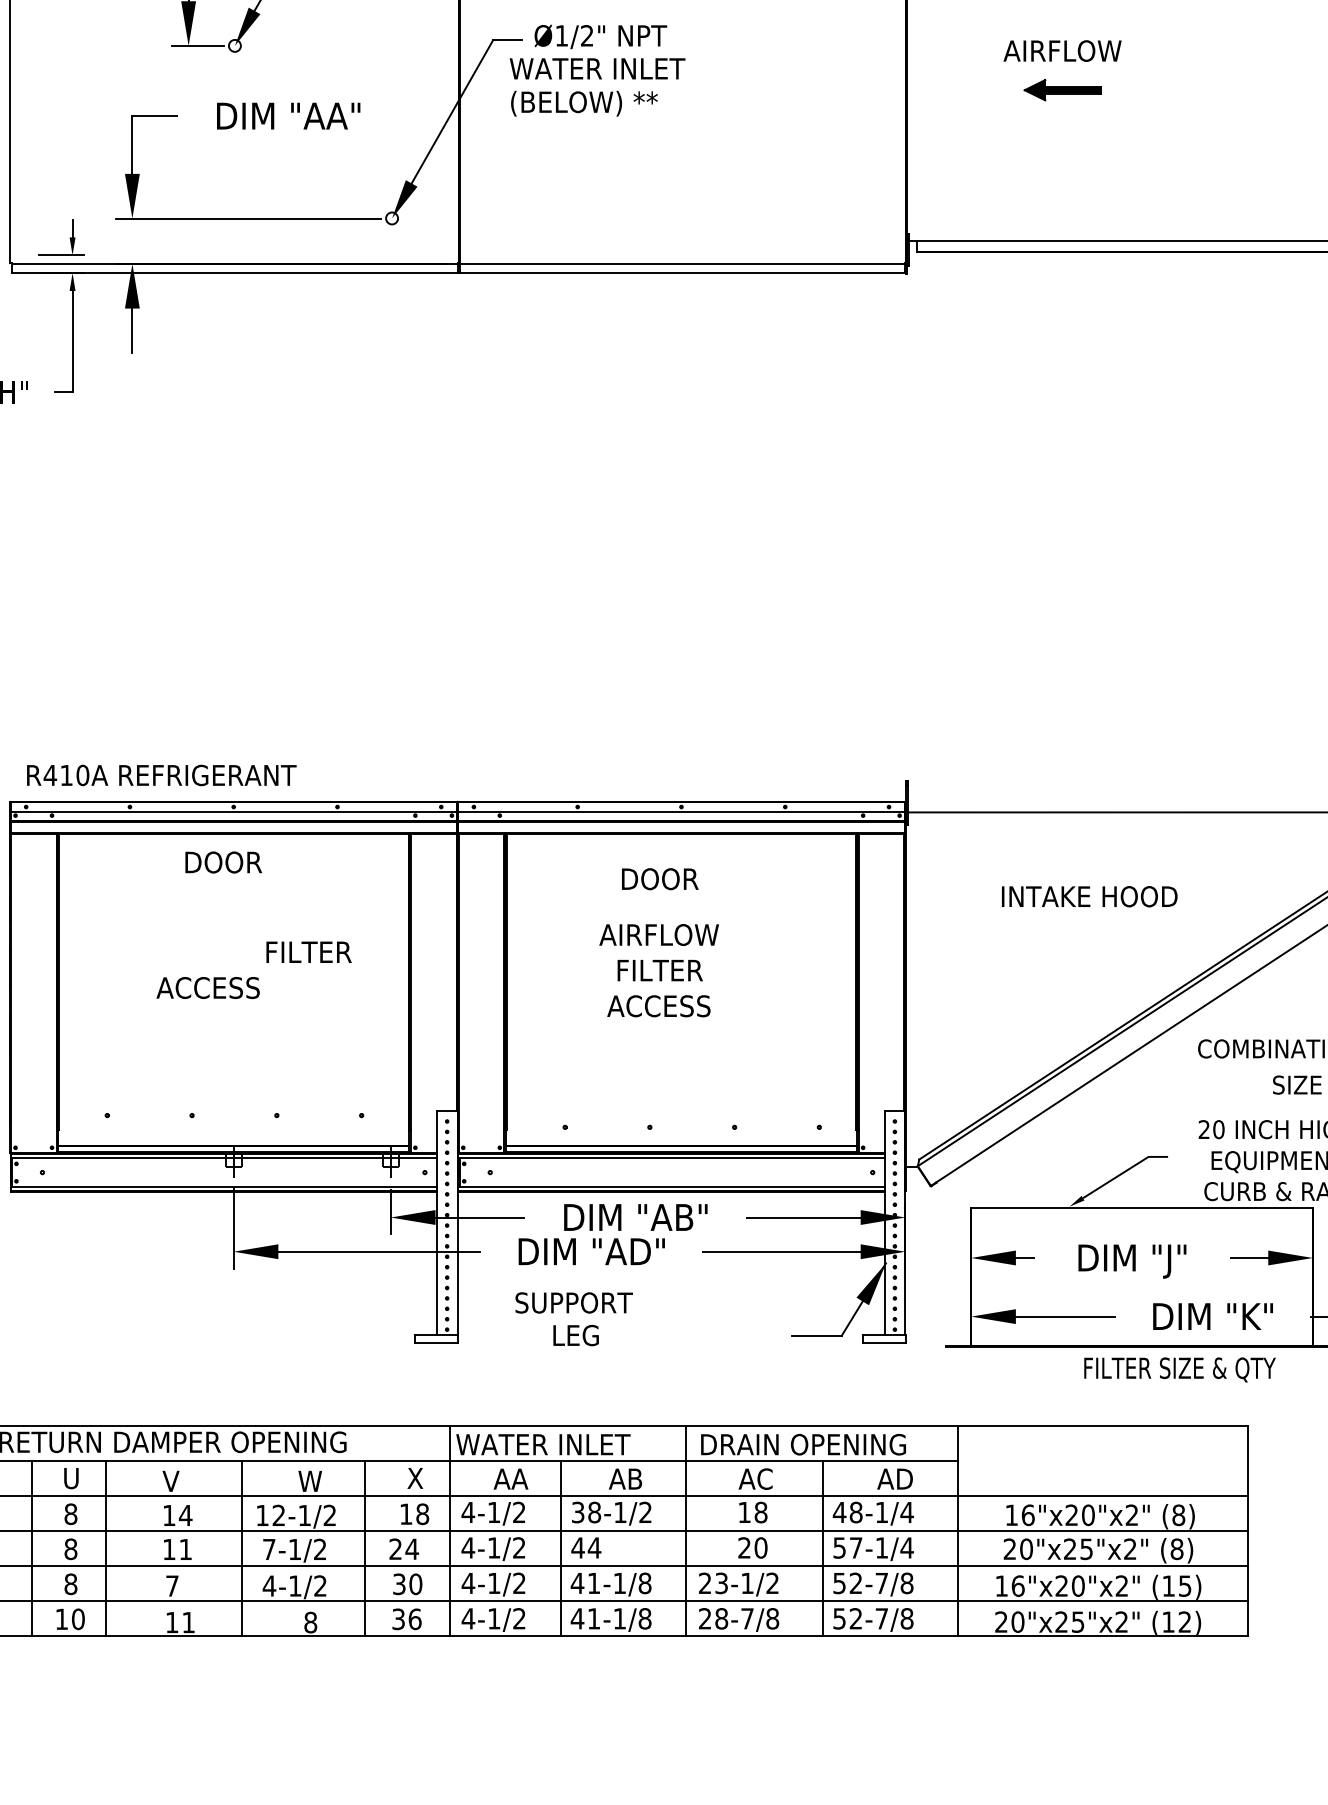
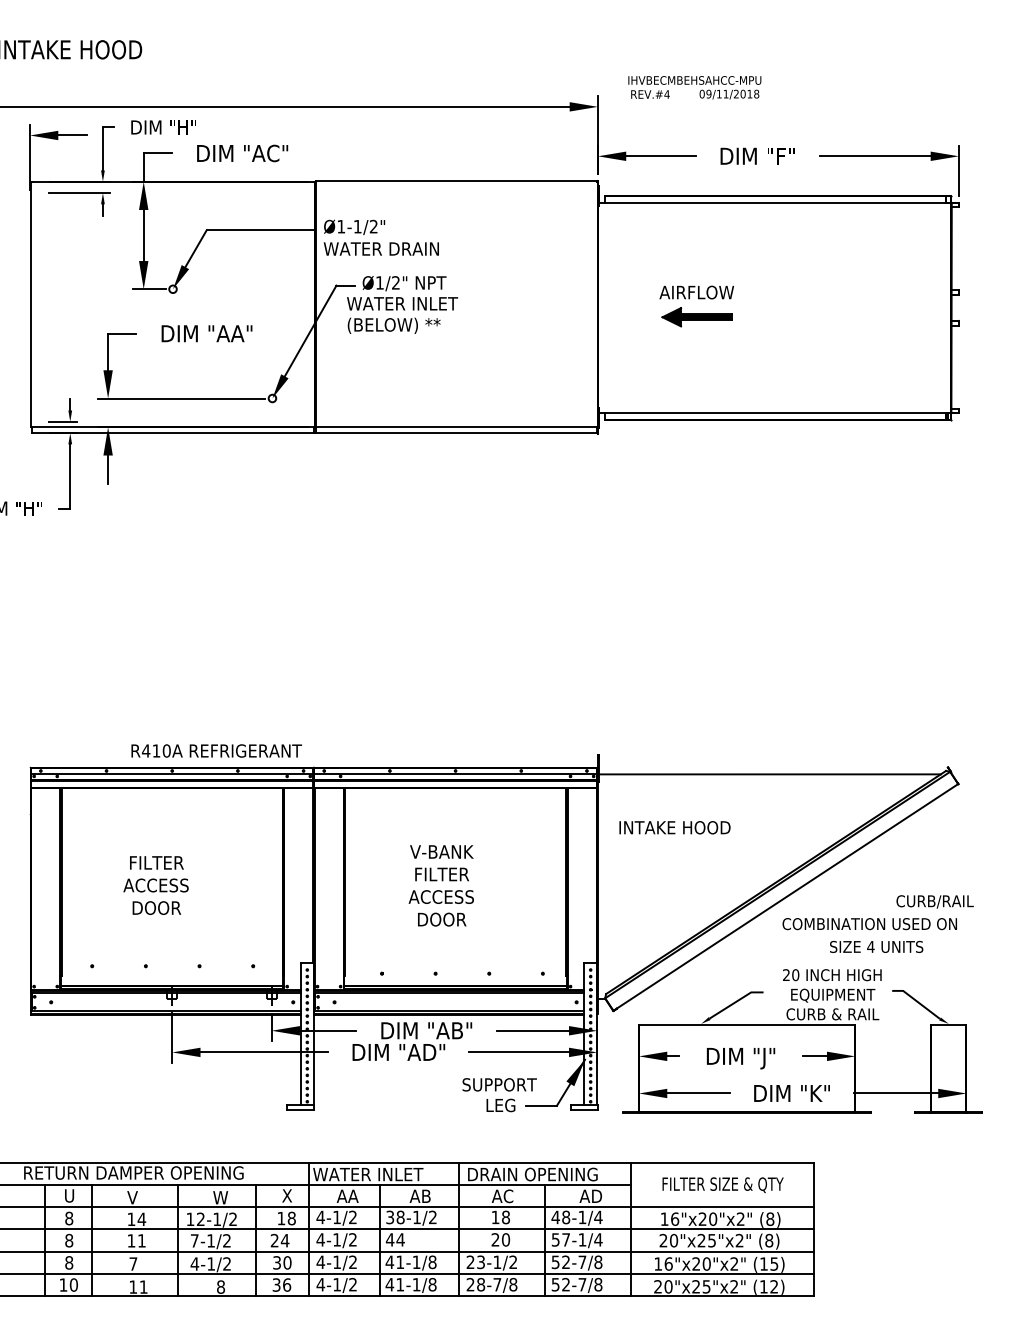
part: (1062, 90) -> (696, 317), size x1.43
text: (161, 774) -> (216, 750), moved
text: (223, 861) -> (156, 907), moved
text: (660, 878) -> (442, 919), moved
text: (1088, 896) -> (674, 827), moved
text: (659, 934) -> (441, 851), AIRFLOW -> V-BANK
text: (308, 951) -> (156, 862), moved
text: (573, 1319) -> (499, 1095), moved
text: (1179, 1370) -> (722, 1185), moved

